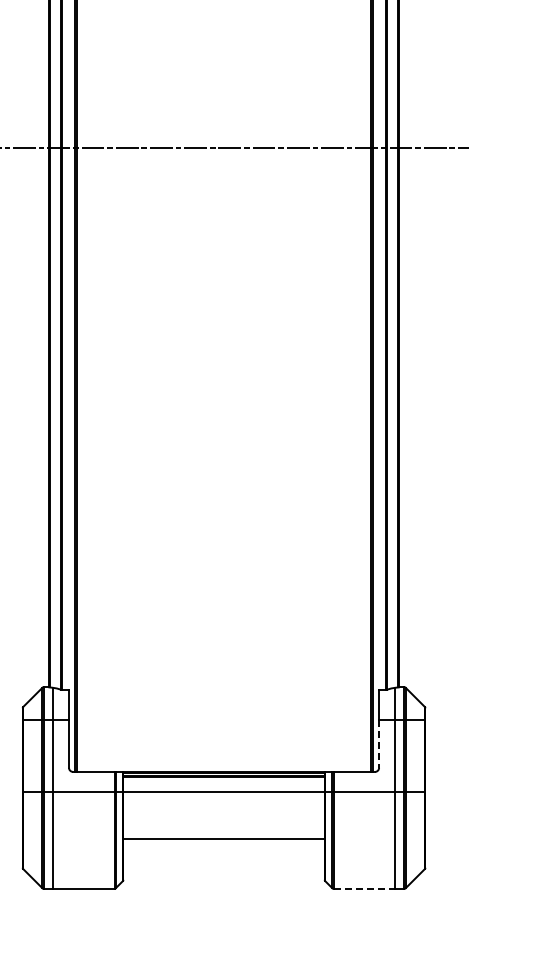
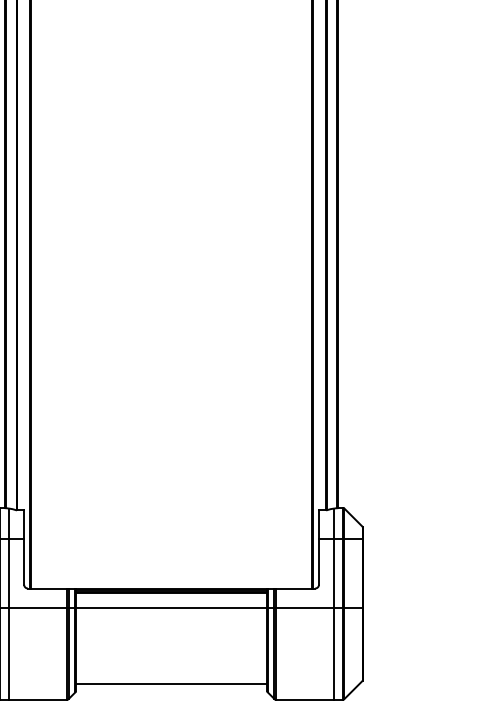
line: (379, 744) -> (319, 562), dashed -> solid
line: (223, 838) -> (171, 684), moved
line: (364, 888) -> (305, 699), dashed -> solid

